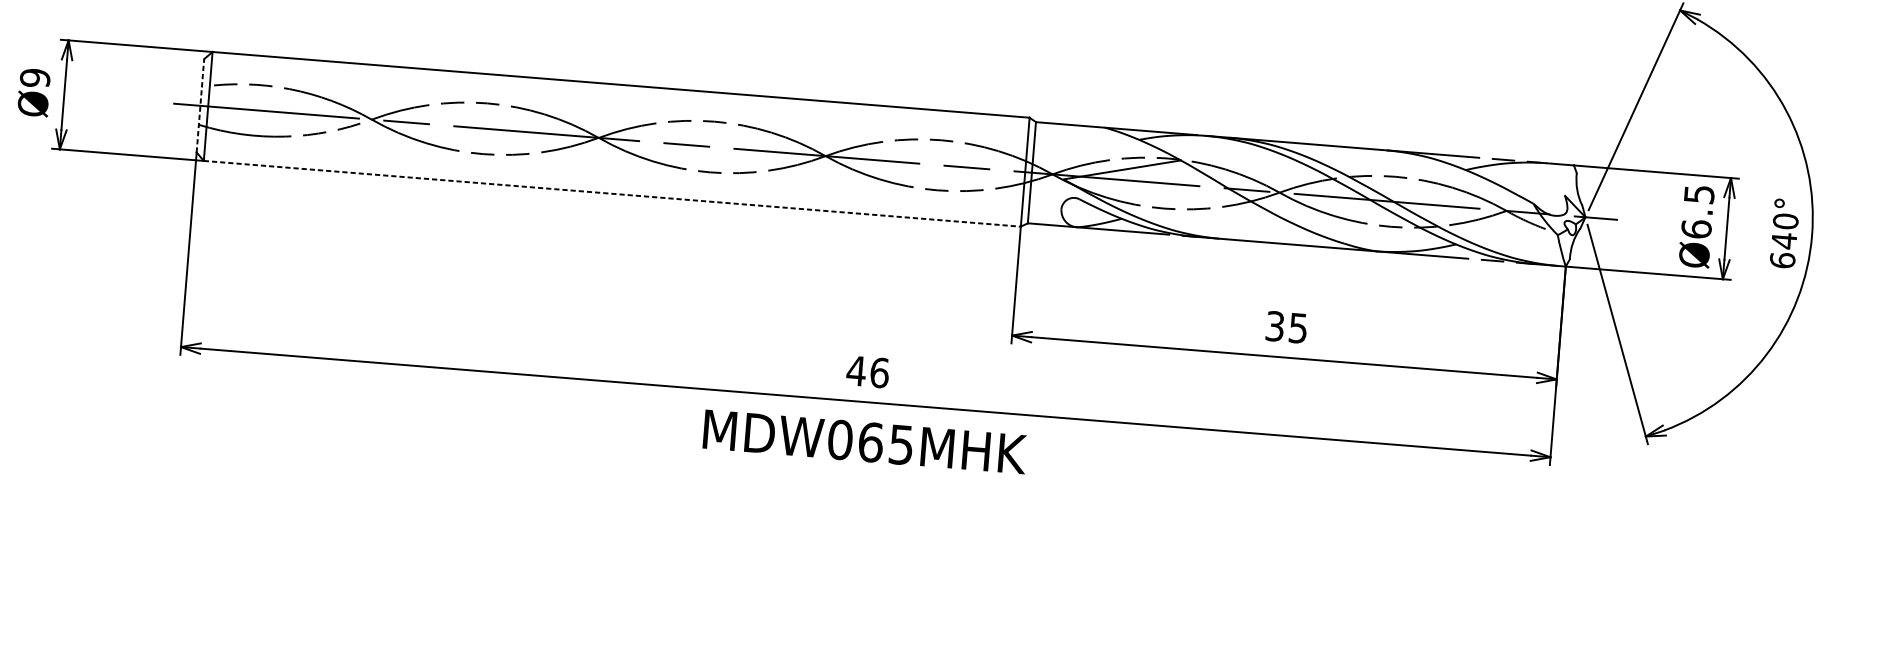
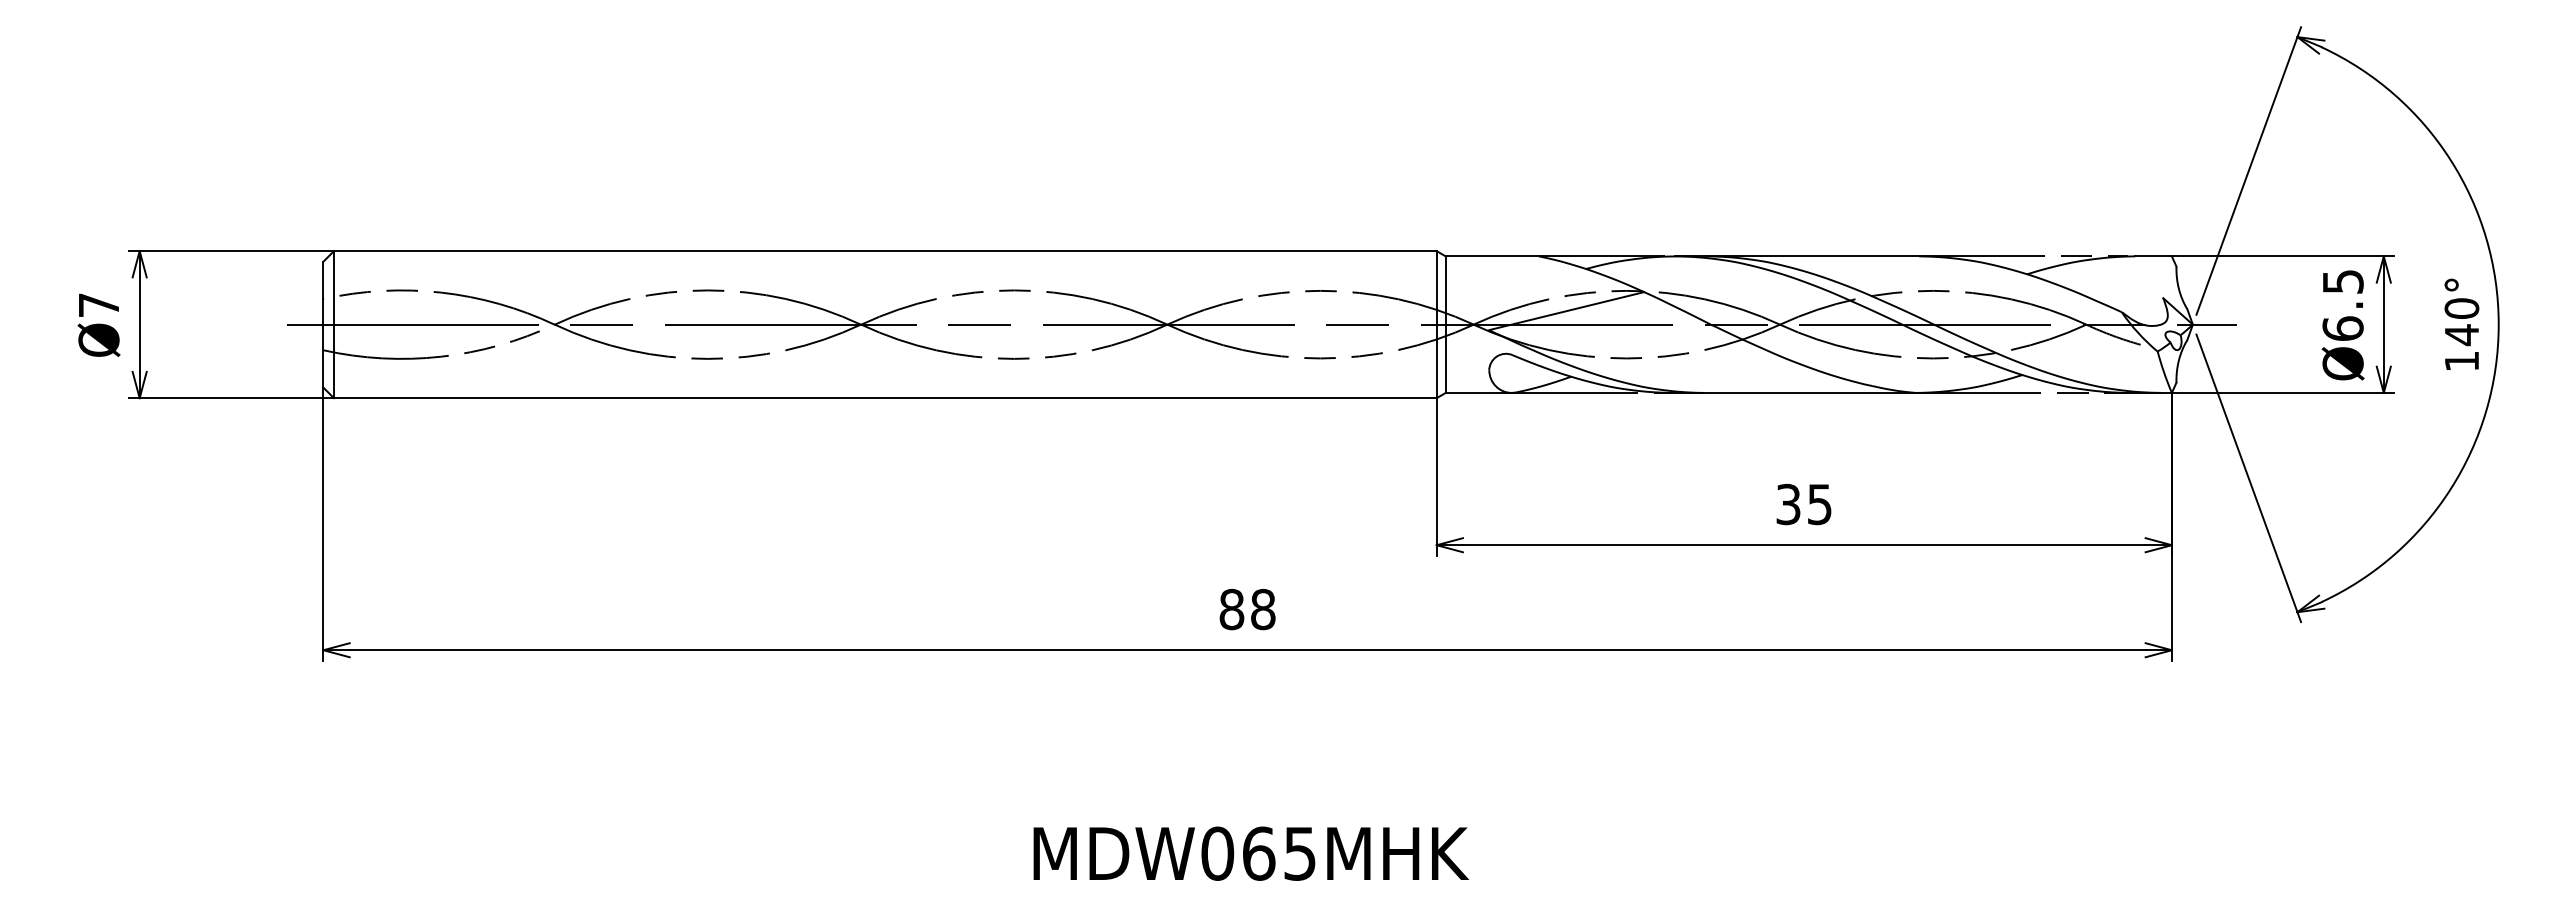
text: (34, 78) -> (98, 305), Ø9 -> Ø7
line: (200, 105) -> (323, 324), dashed -> solid
line: (612, 194) -> (885, 398), dashed -> solid
text: (1782, 259) -> (2461, 360), 640° -> 140°
text: (867, 371) -> (1246, 609), 46 -> 88
text: (864, 441) -> (1250, 853), moved

